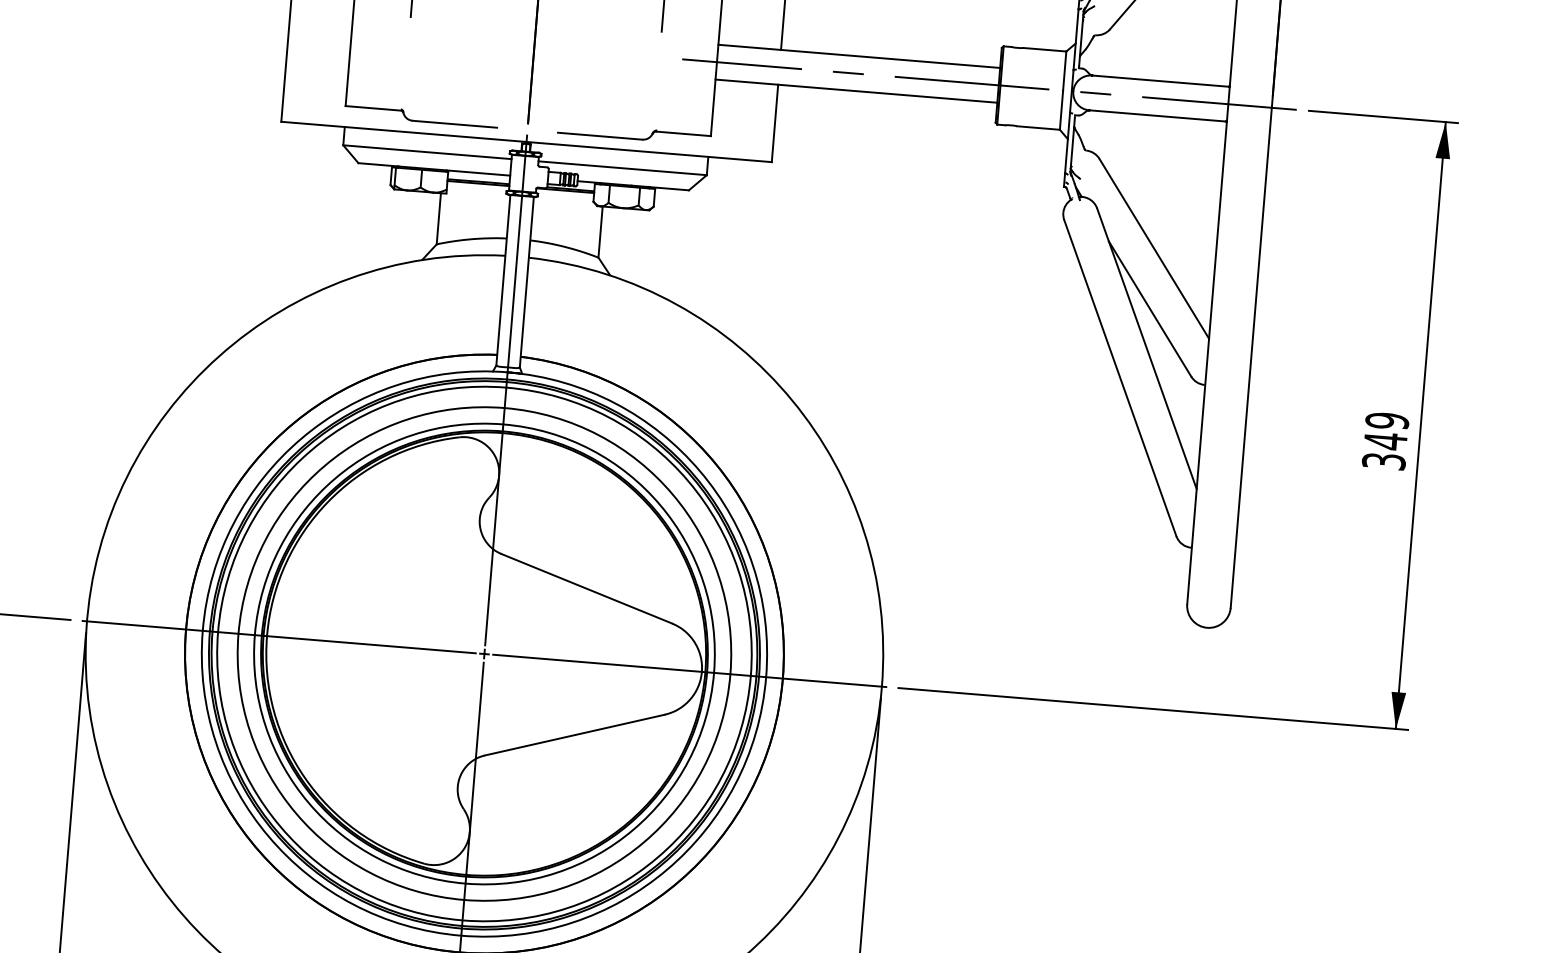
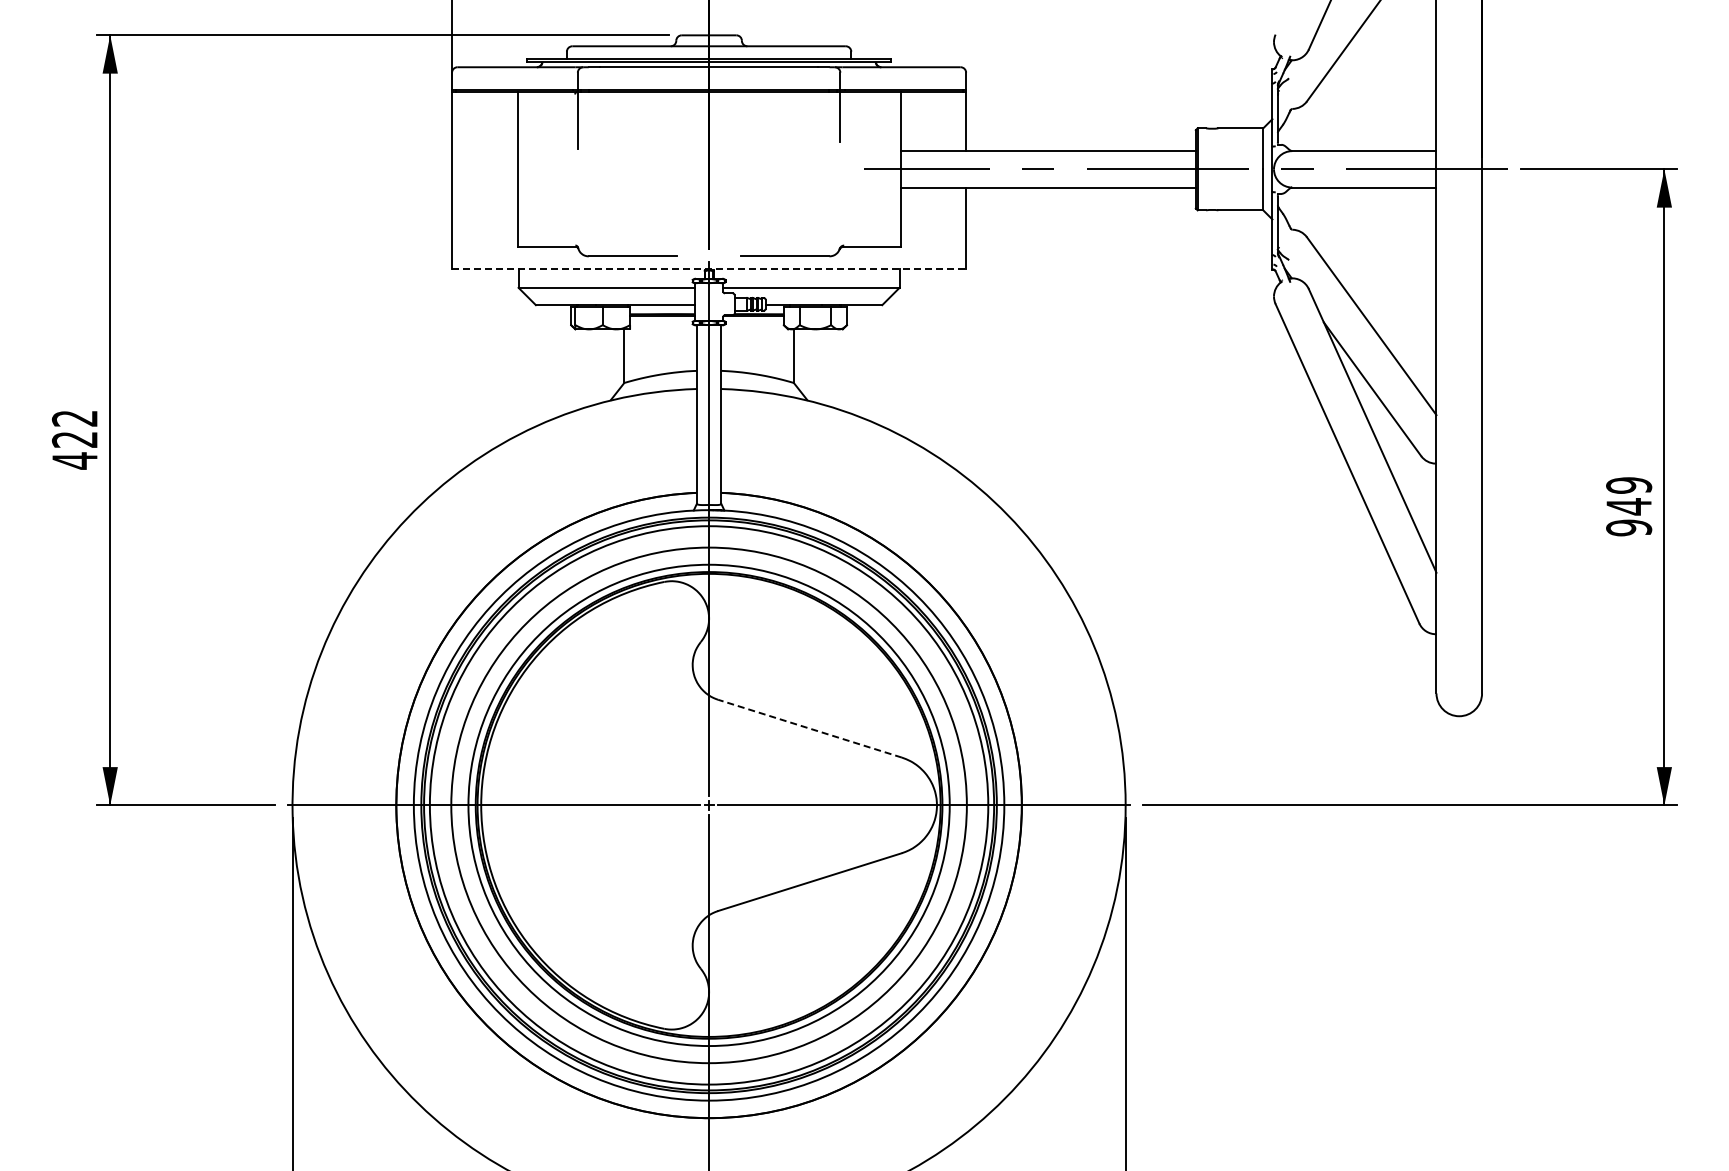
line: (526, 141) -> (709, 268), solid -> dashed
text: (1384, 461) -> (1629, 527), 349 -> 949
line: (586, 588) -> (809, 728), solid -> dashed

